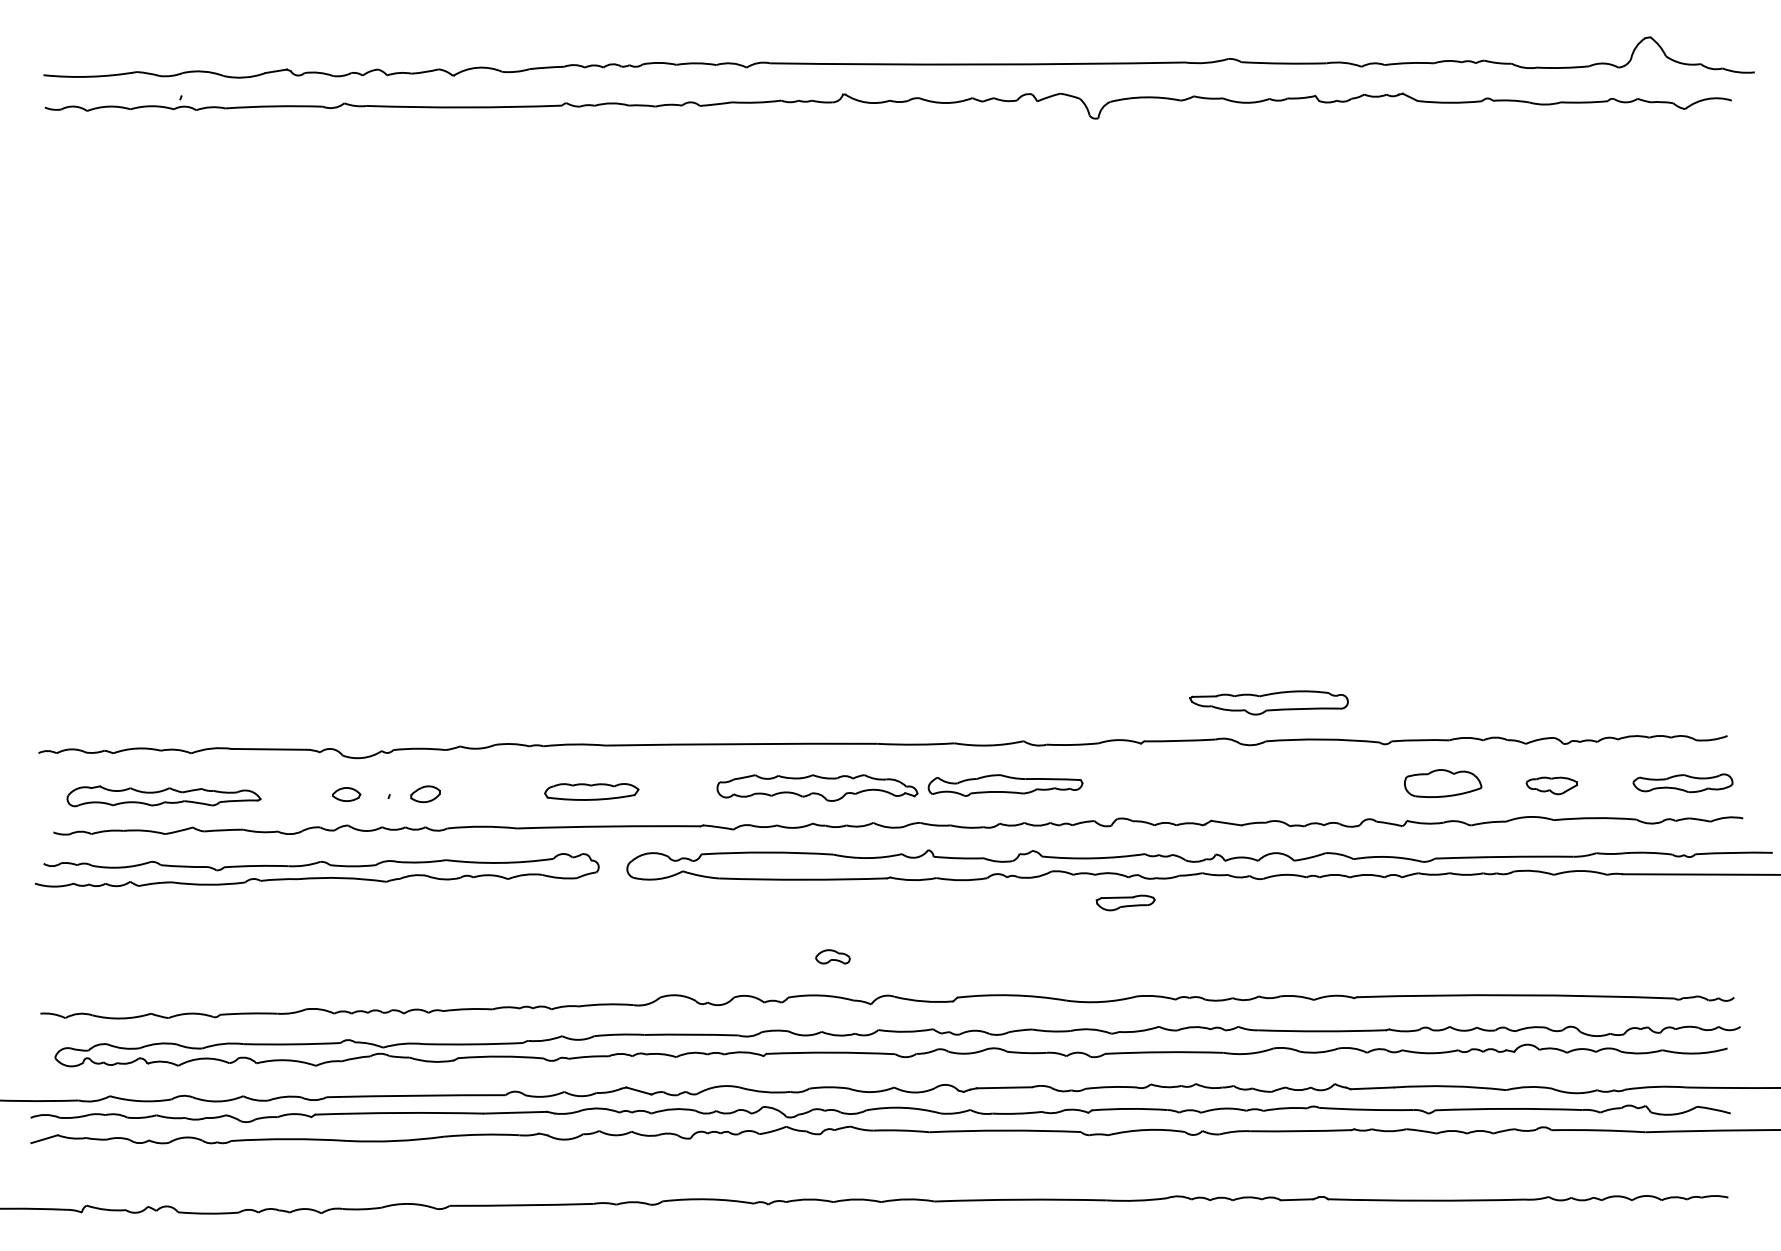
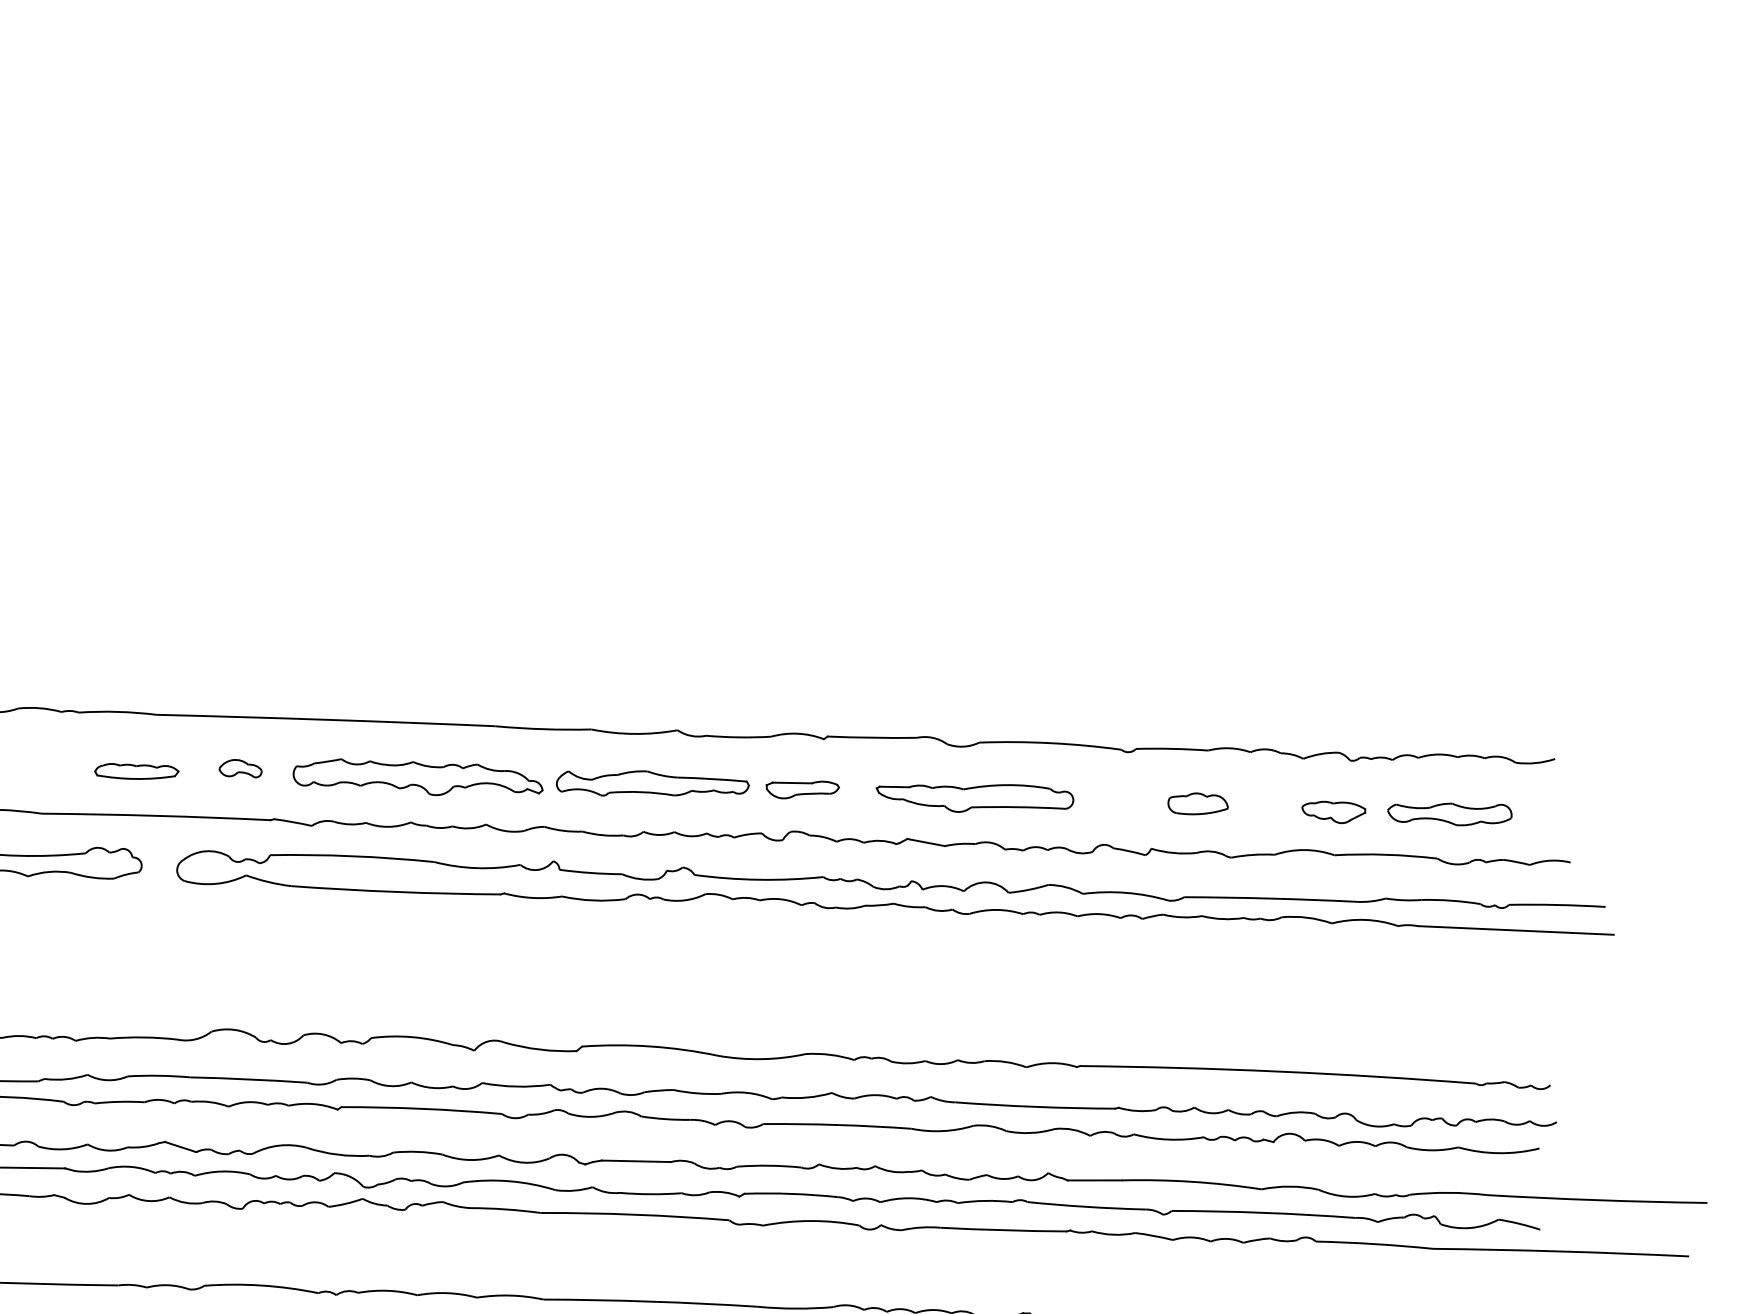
part: (1268, 702) -> (974, 797), moved
part: (1442, 783) -> (1197, 803), size x0.62
part: (1682, 783) -> (1449, 814), moved
part: (591, 791) -> (136, 771), size x0.71
part: (1125, 902) -> (802, 789), moved
part: (832, 956) -> (240, 768), moved

